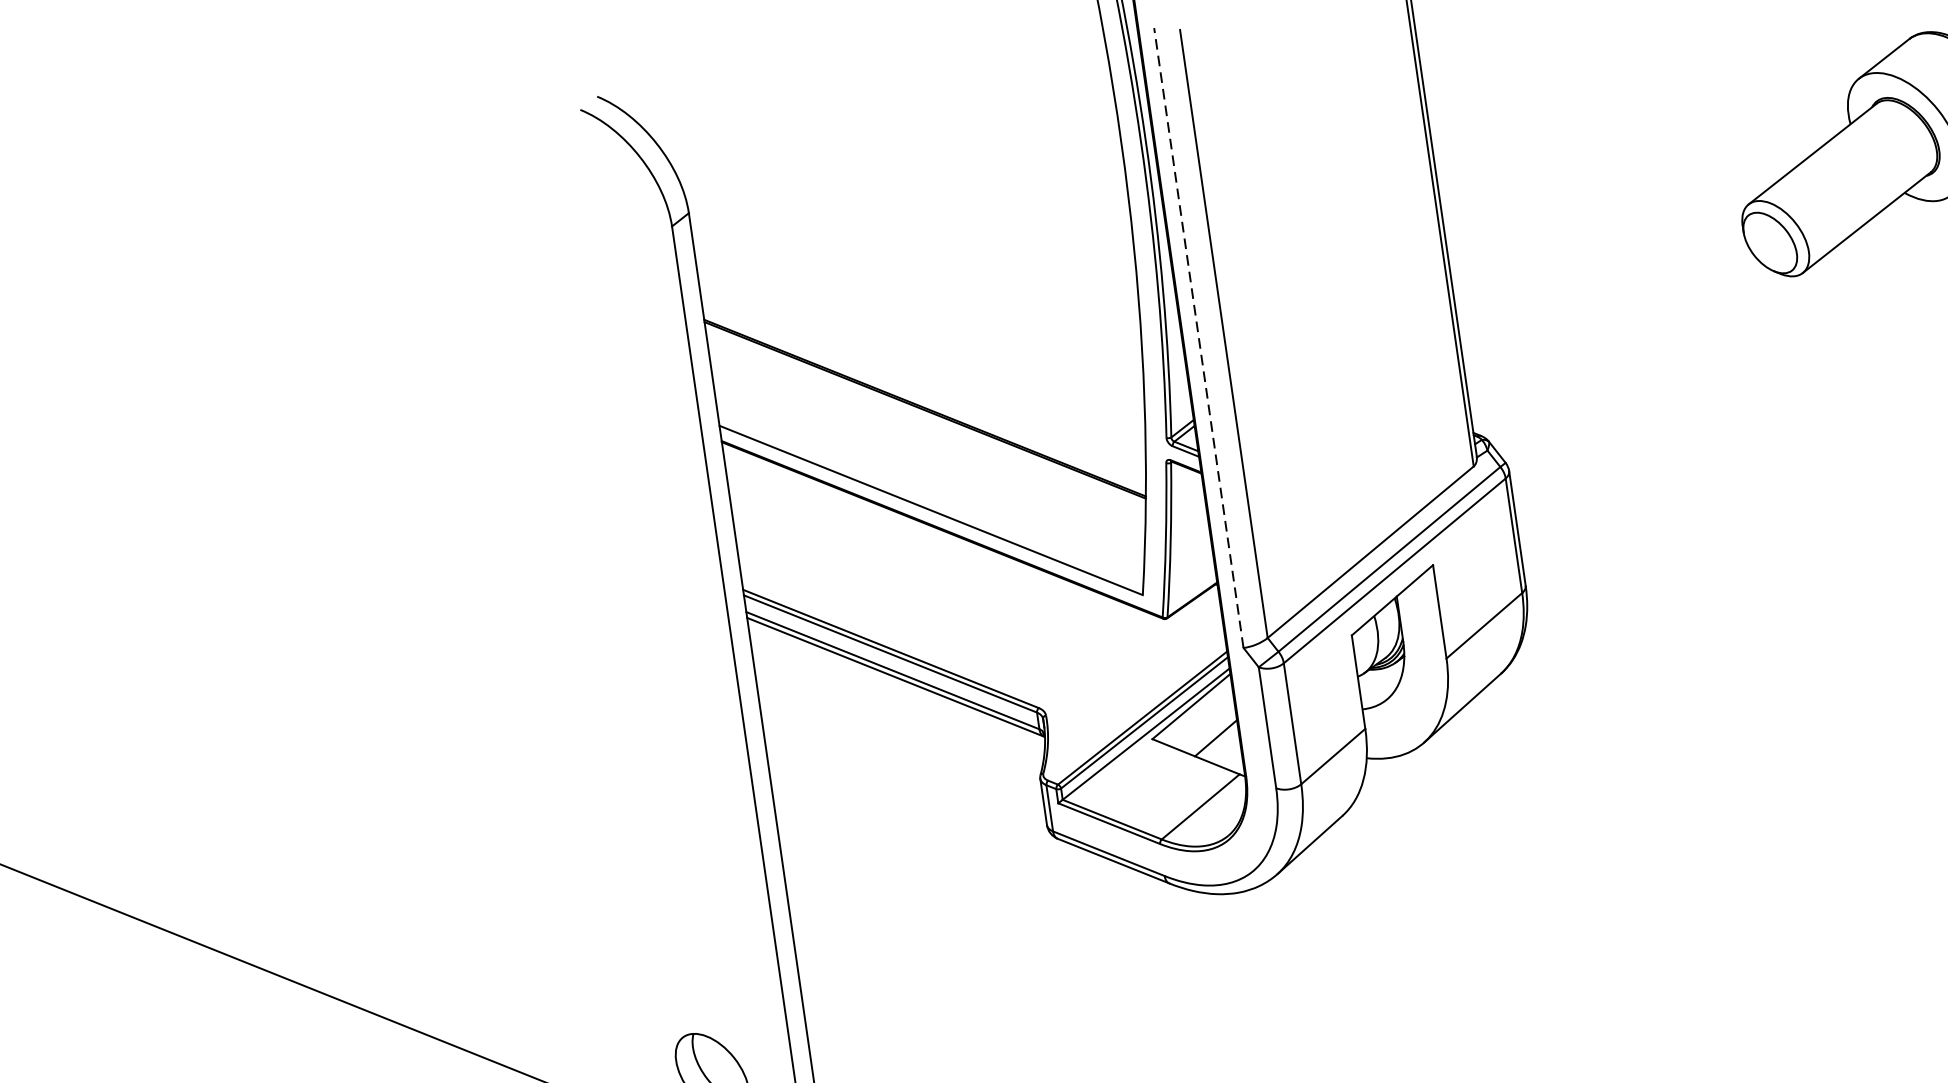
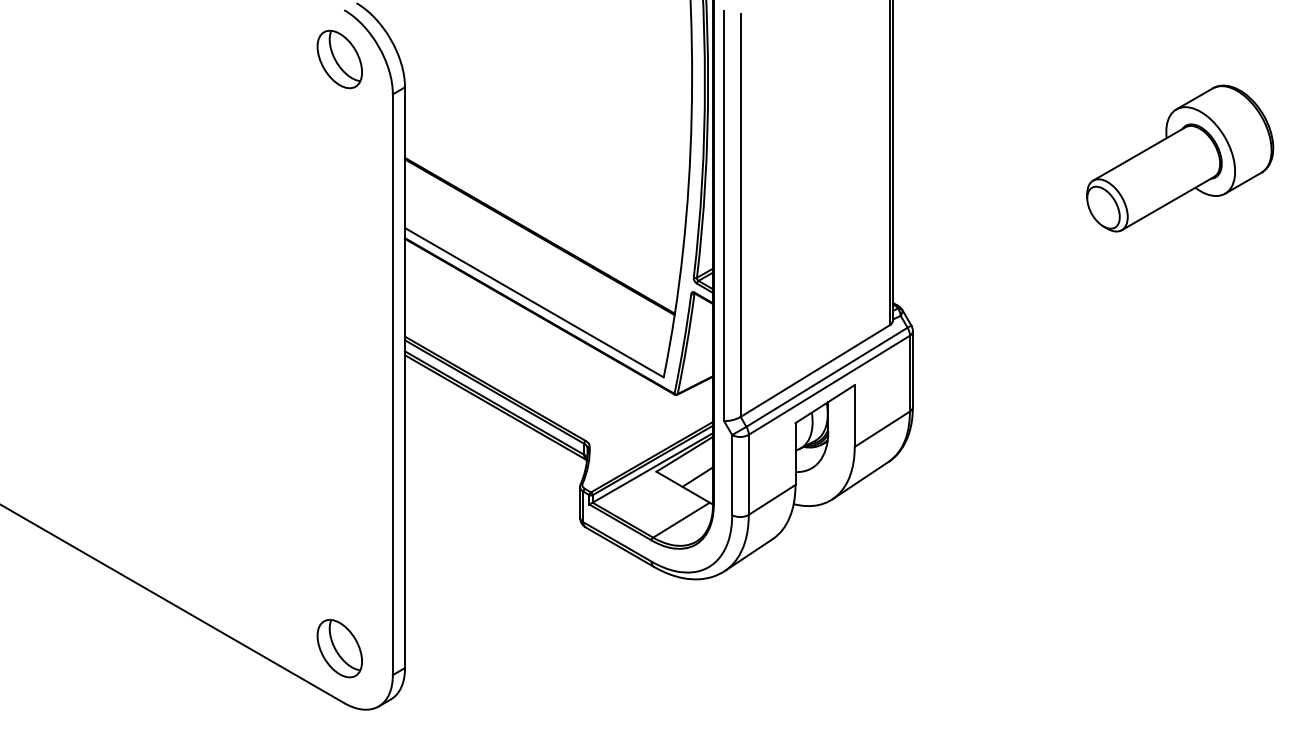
part: (583, 185) -> (339, 59), added
line: (1199, 337) -> (724, 215), dashed -> solid

